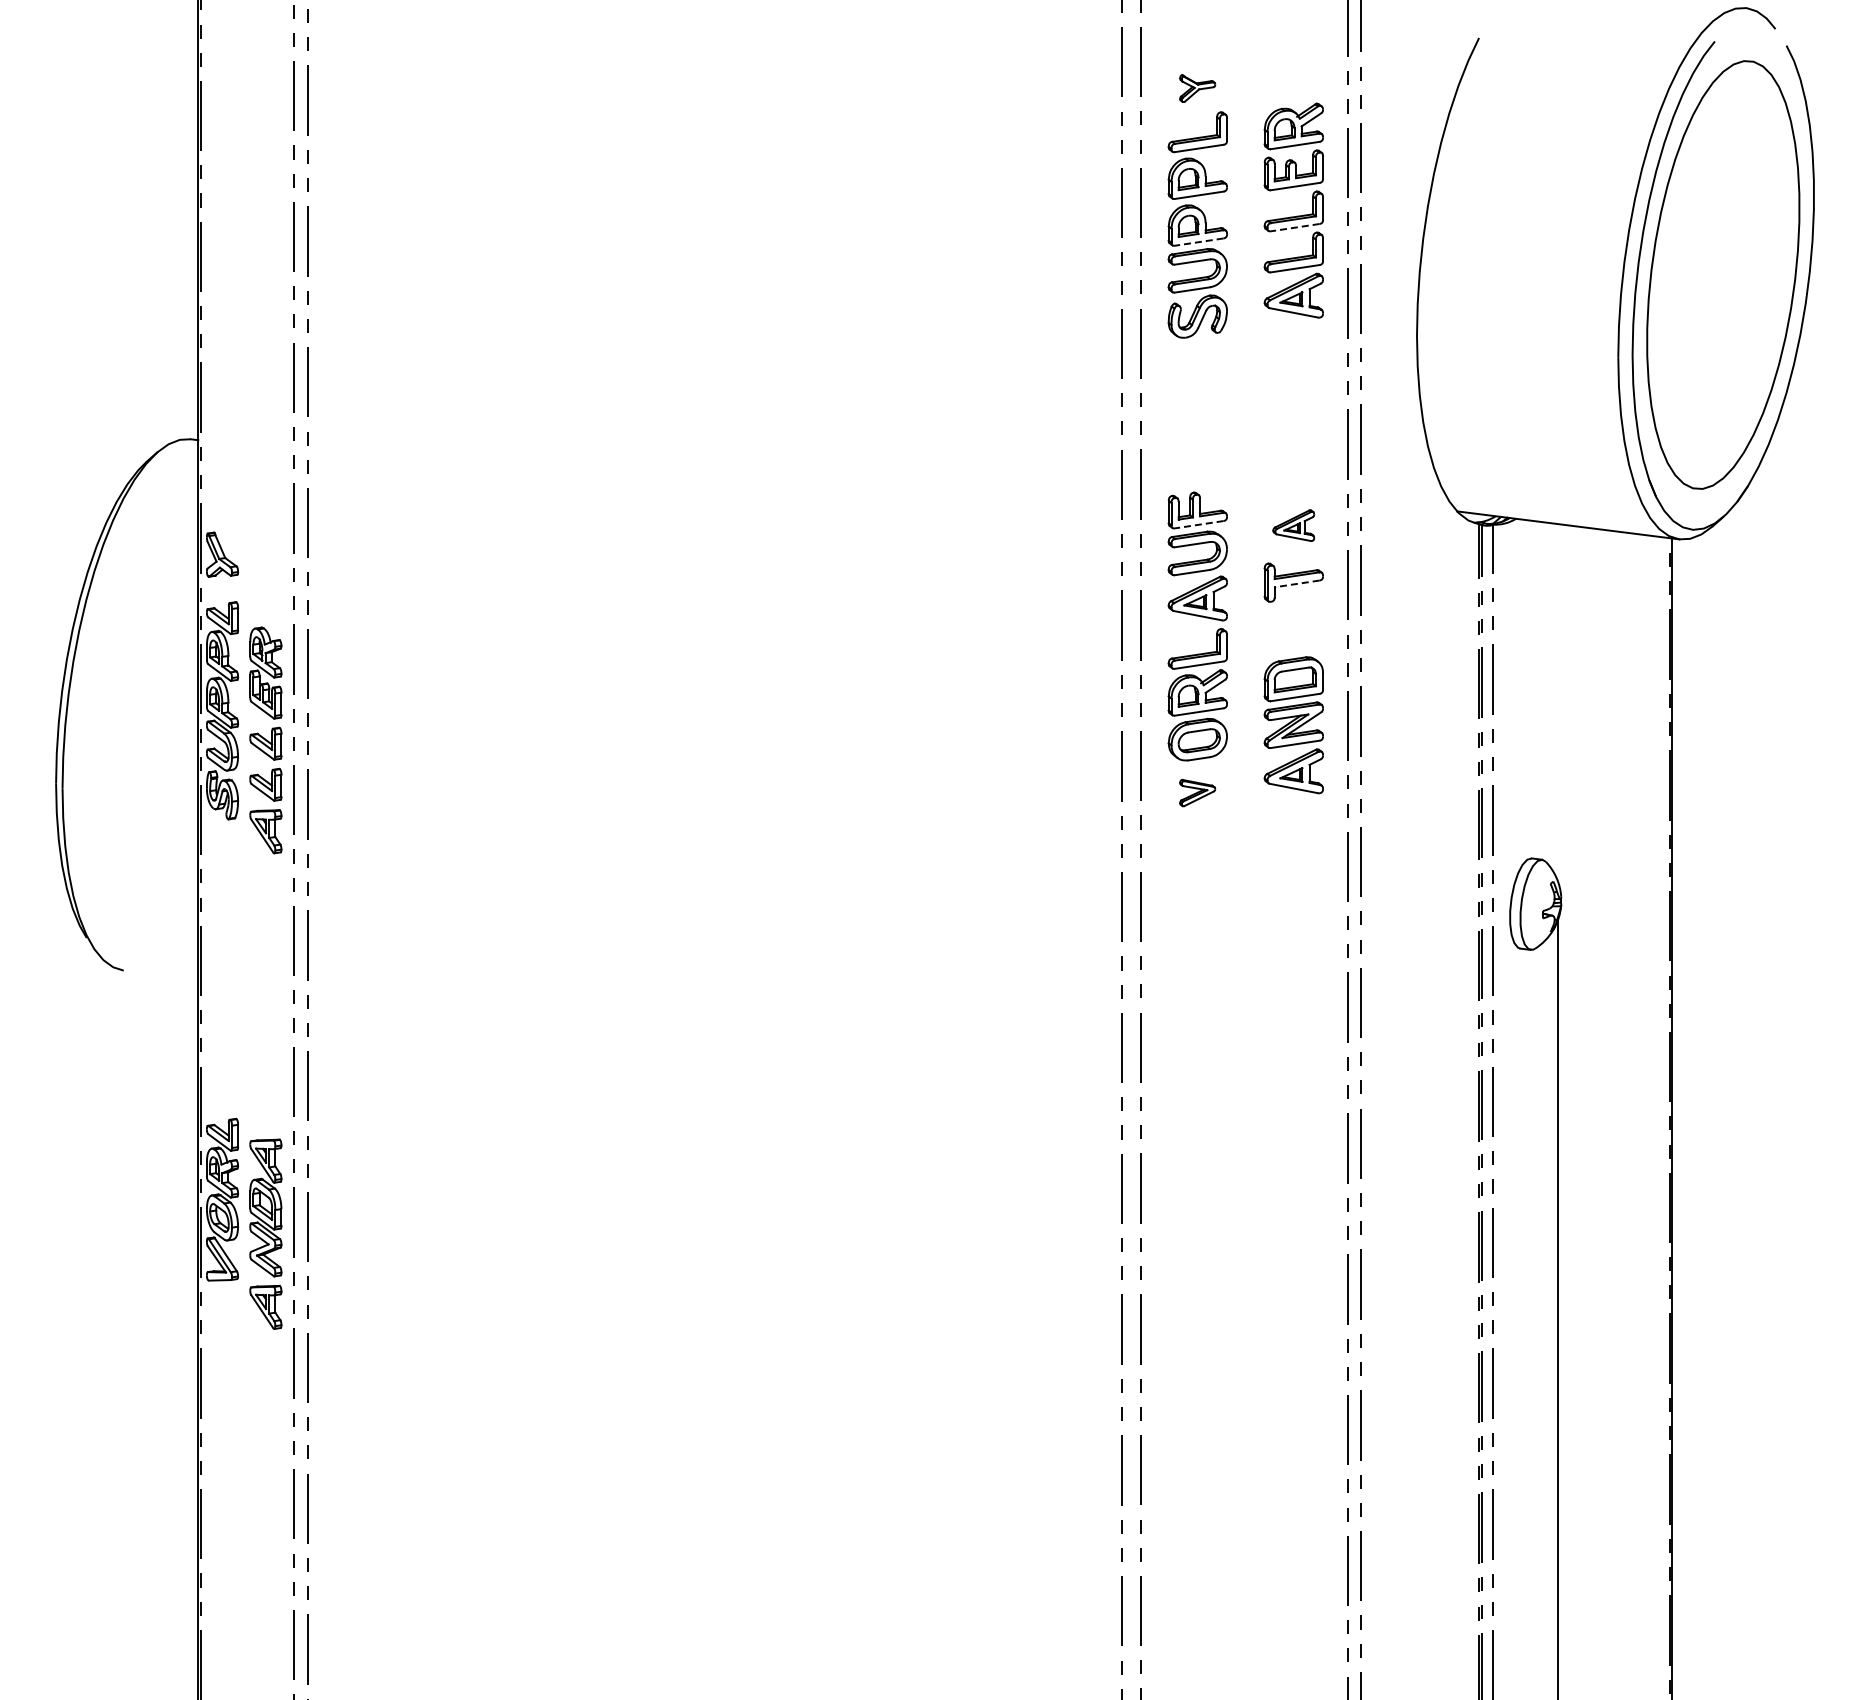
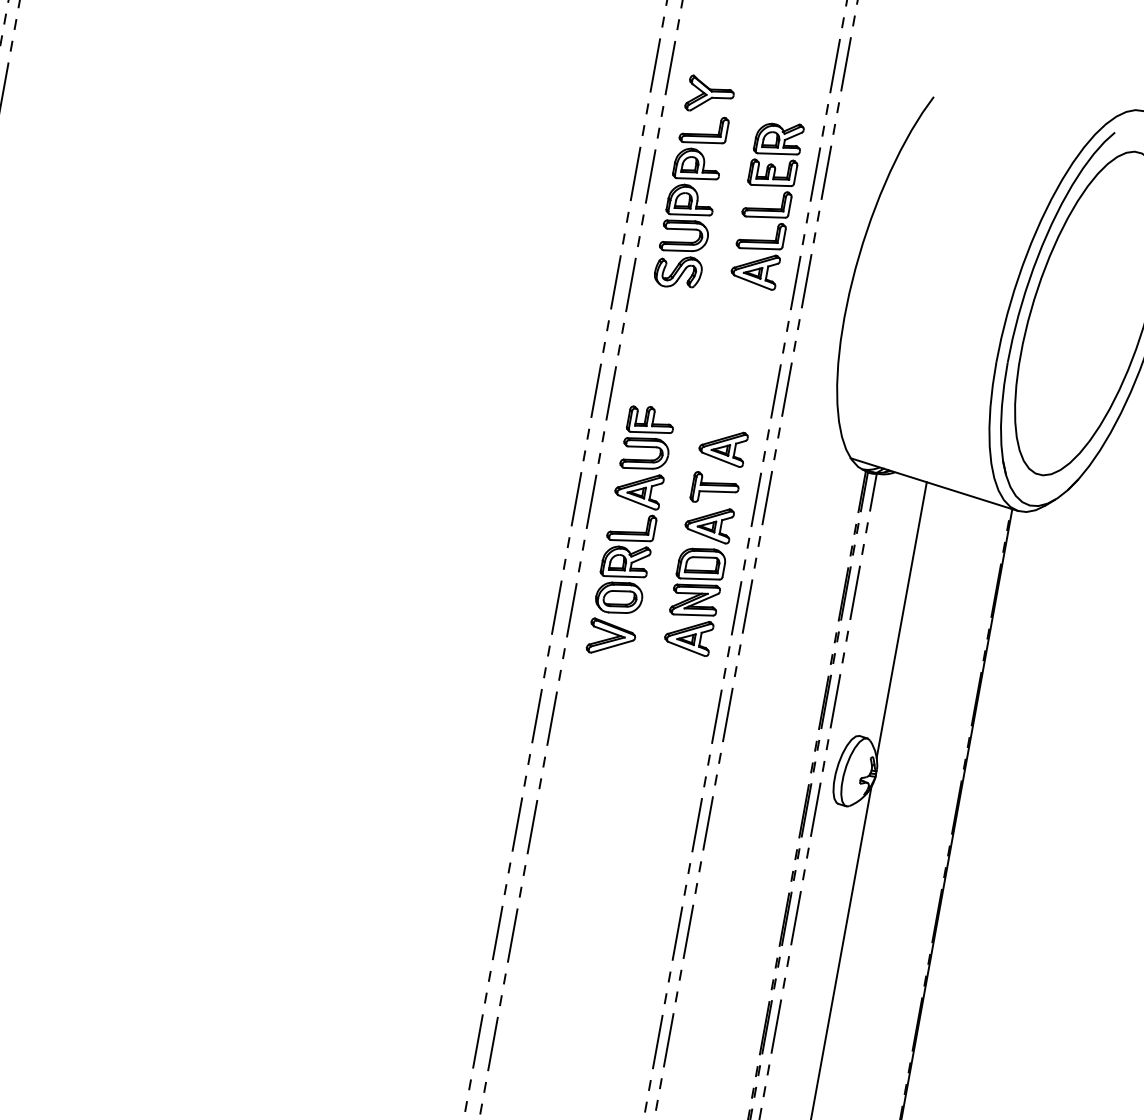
part: (1197, 88) -> (710, 96), size x1.67
line: (1295, 227) -> (766, 217), dashed -> solid
line: (1199, 242) -> (690, 215), dashed -> solid
line: (1199, 524) -> (650, 432), dashed -> solid
part: (1293, 525) -> (722, 446), size x1.43
line: (1297, 583) -> (717, 491), dashed -> solid
part: (1293, 624) -> (708, 522), added
line: (1558, 702) -> (902, 619), added
part: (1197, 792) -> (611, 638), size x1.67

